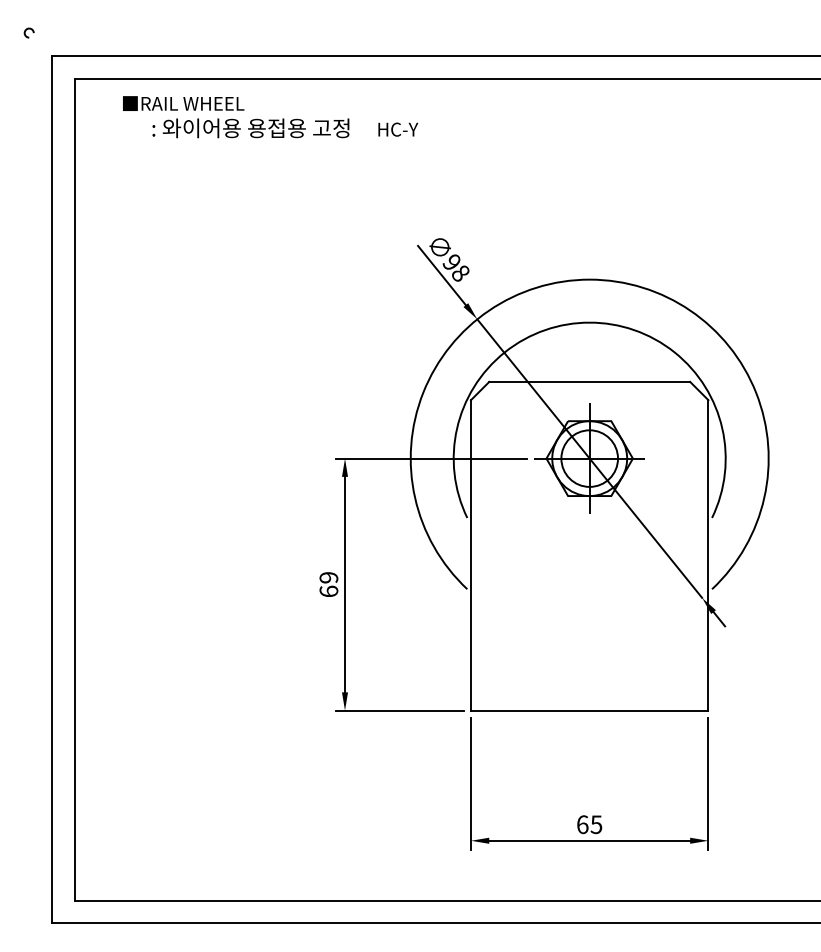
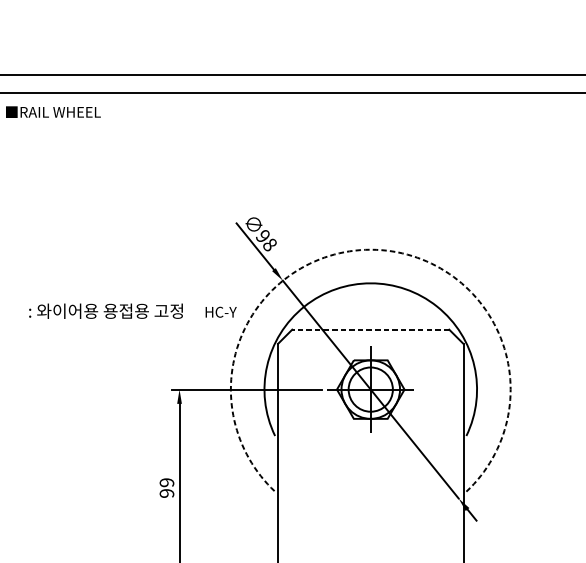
text: (285, 128) -> (133, 311), moved
arc: (589, 279) -> (370, 249), solid -> dashed
line: (589, 381) -> (370, 329), solid -> dashed
text: (328, 591) -> (166, 493), 69 -> 99

